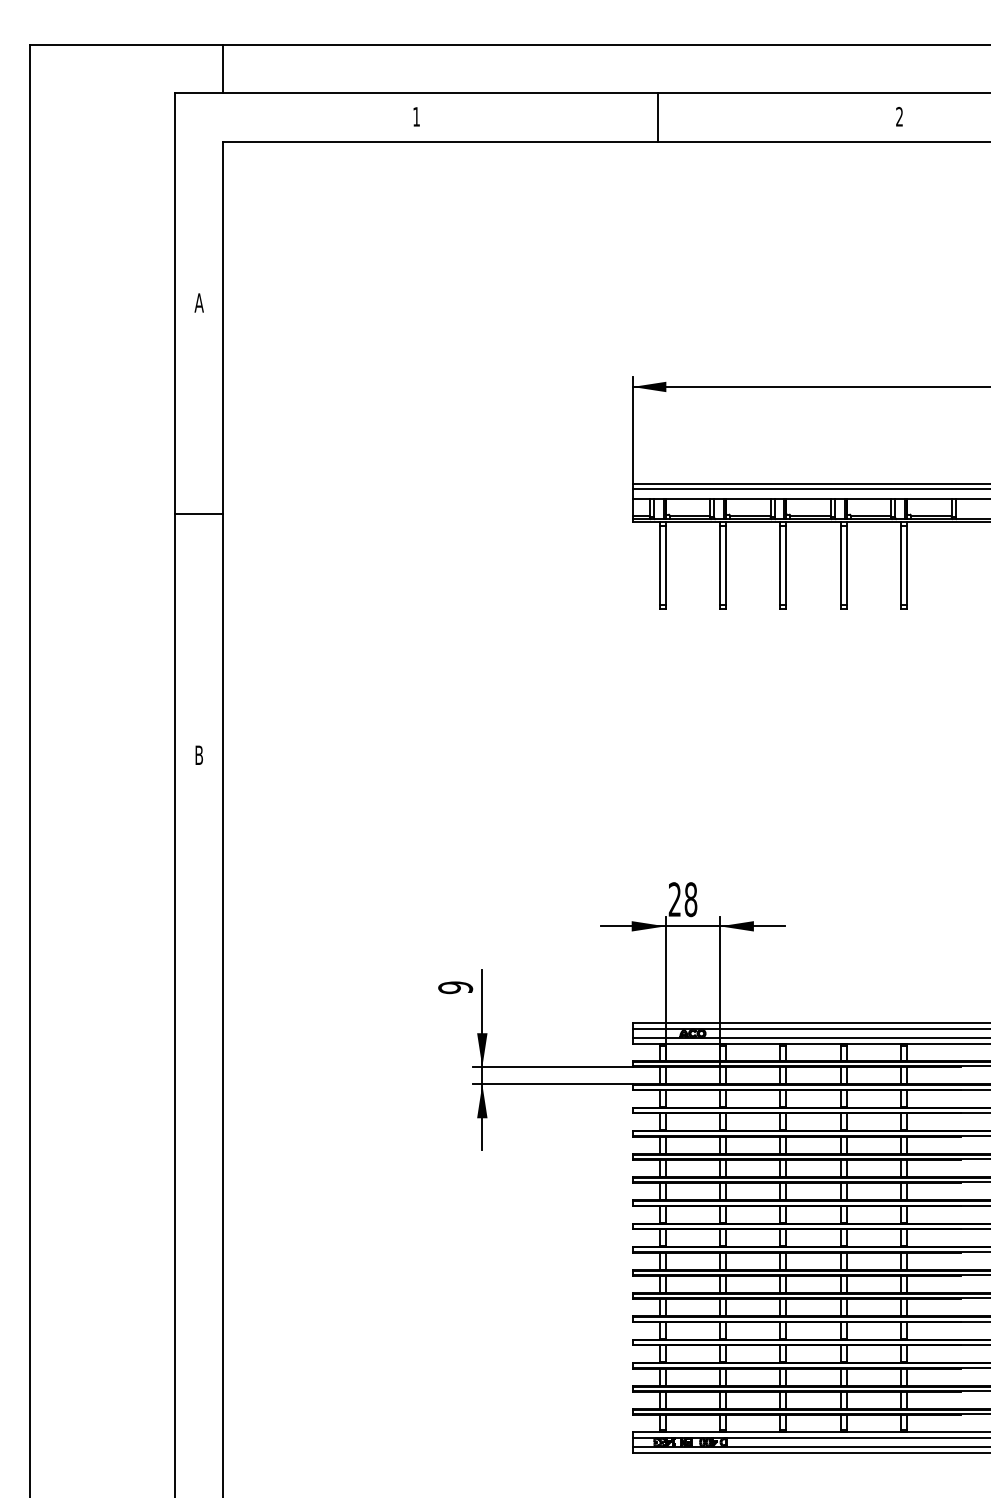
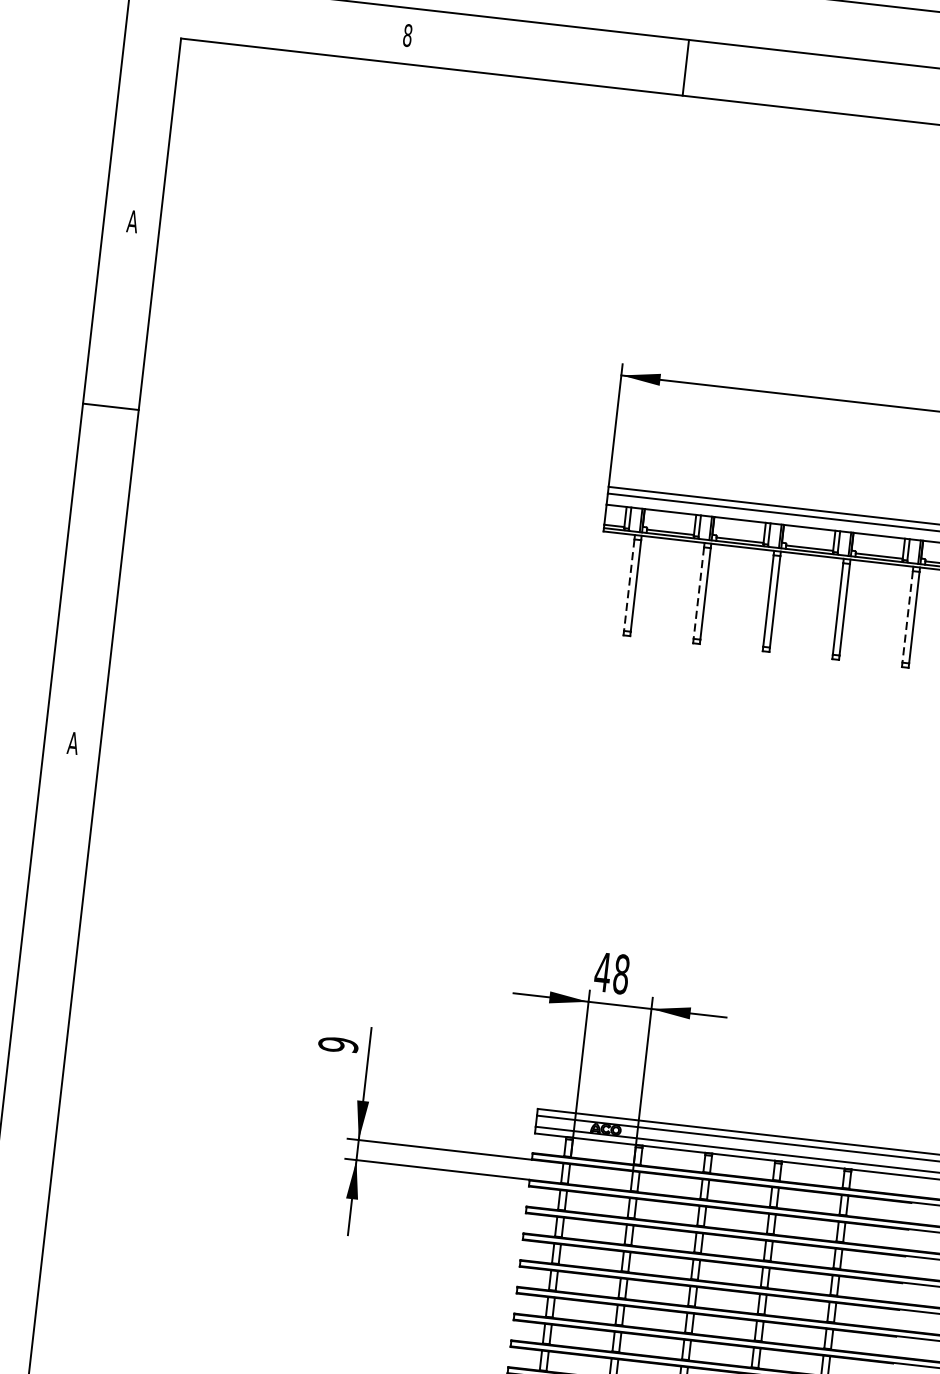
text: (416, 116) -> (407, 35), 1 -> 8
line: (198, 513) -> (110, 406), moved
line: (659, 565) -> (629, 584), solid -> dashed
line: (720, 565) -> (699, 592), solid -> dashed
line: (901, 565) -> (908, 616), solid -> dashed
text: (198, 754) -> (72, 742), B -> A
text: (674, 899) -> (602, 972), 28 -> 48

